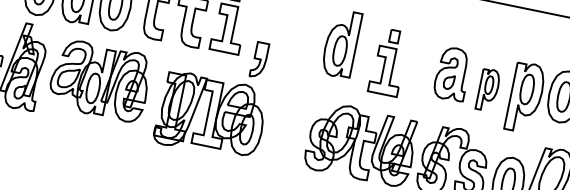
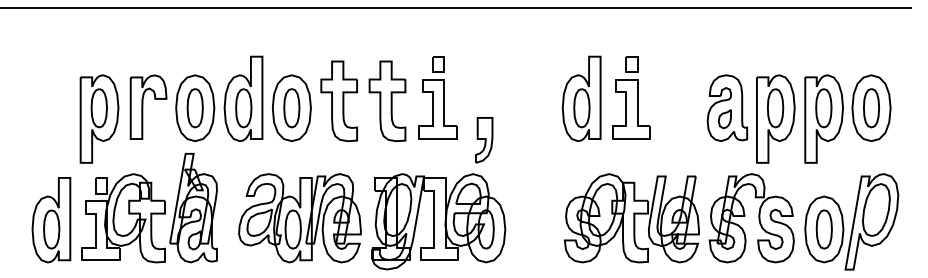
part: (389, 62) -> (631, 97), moved
part: (99, 80) -> (299, 218), moved
part: (488, 89) -> (775, 118), size x1.67

